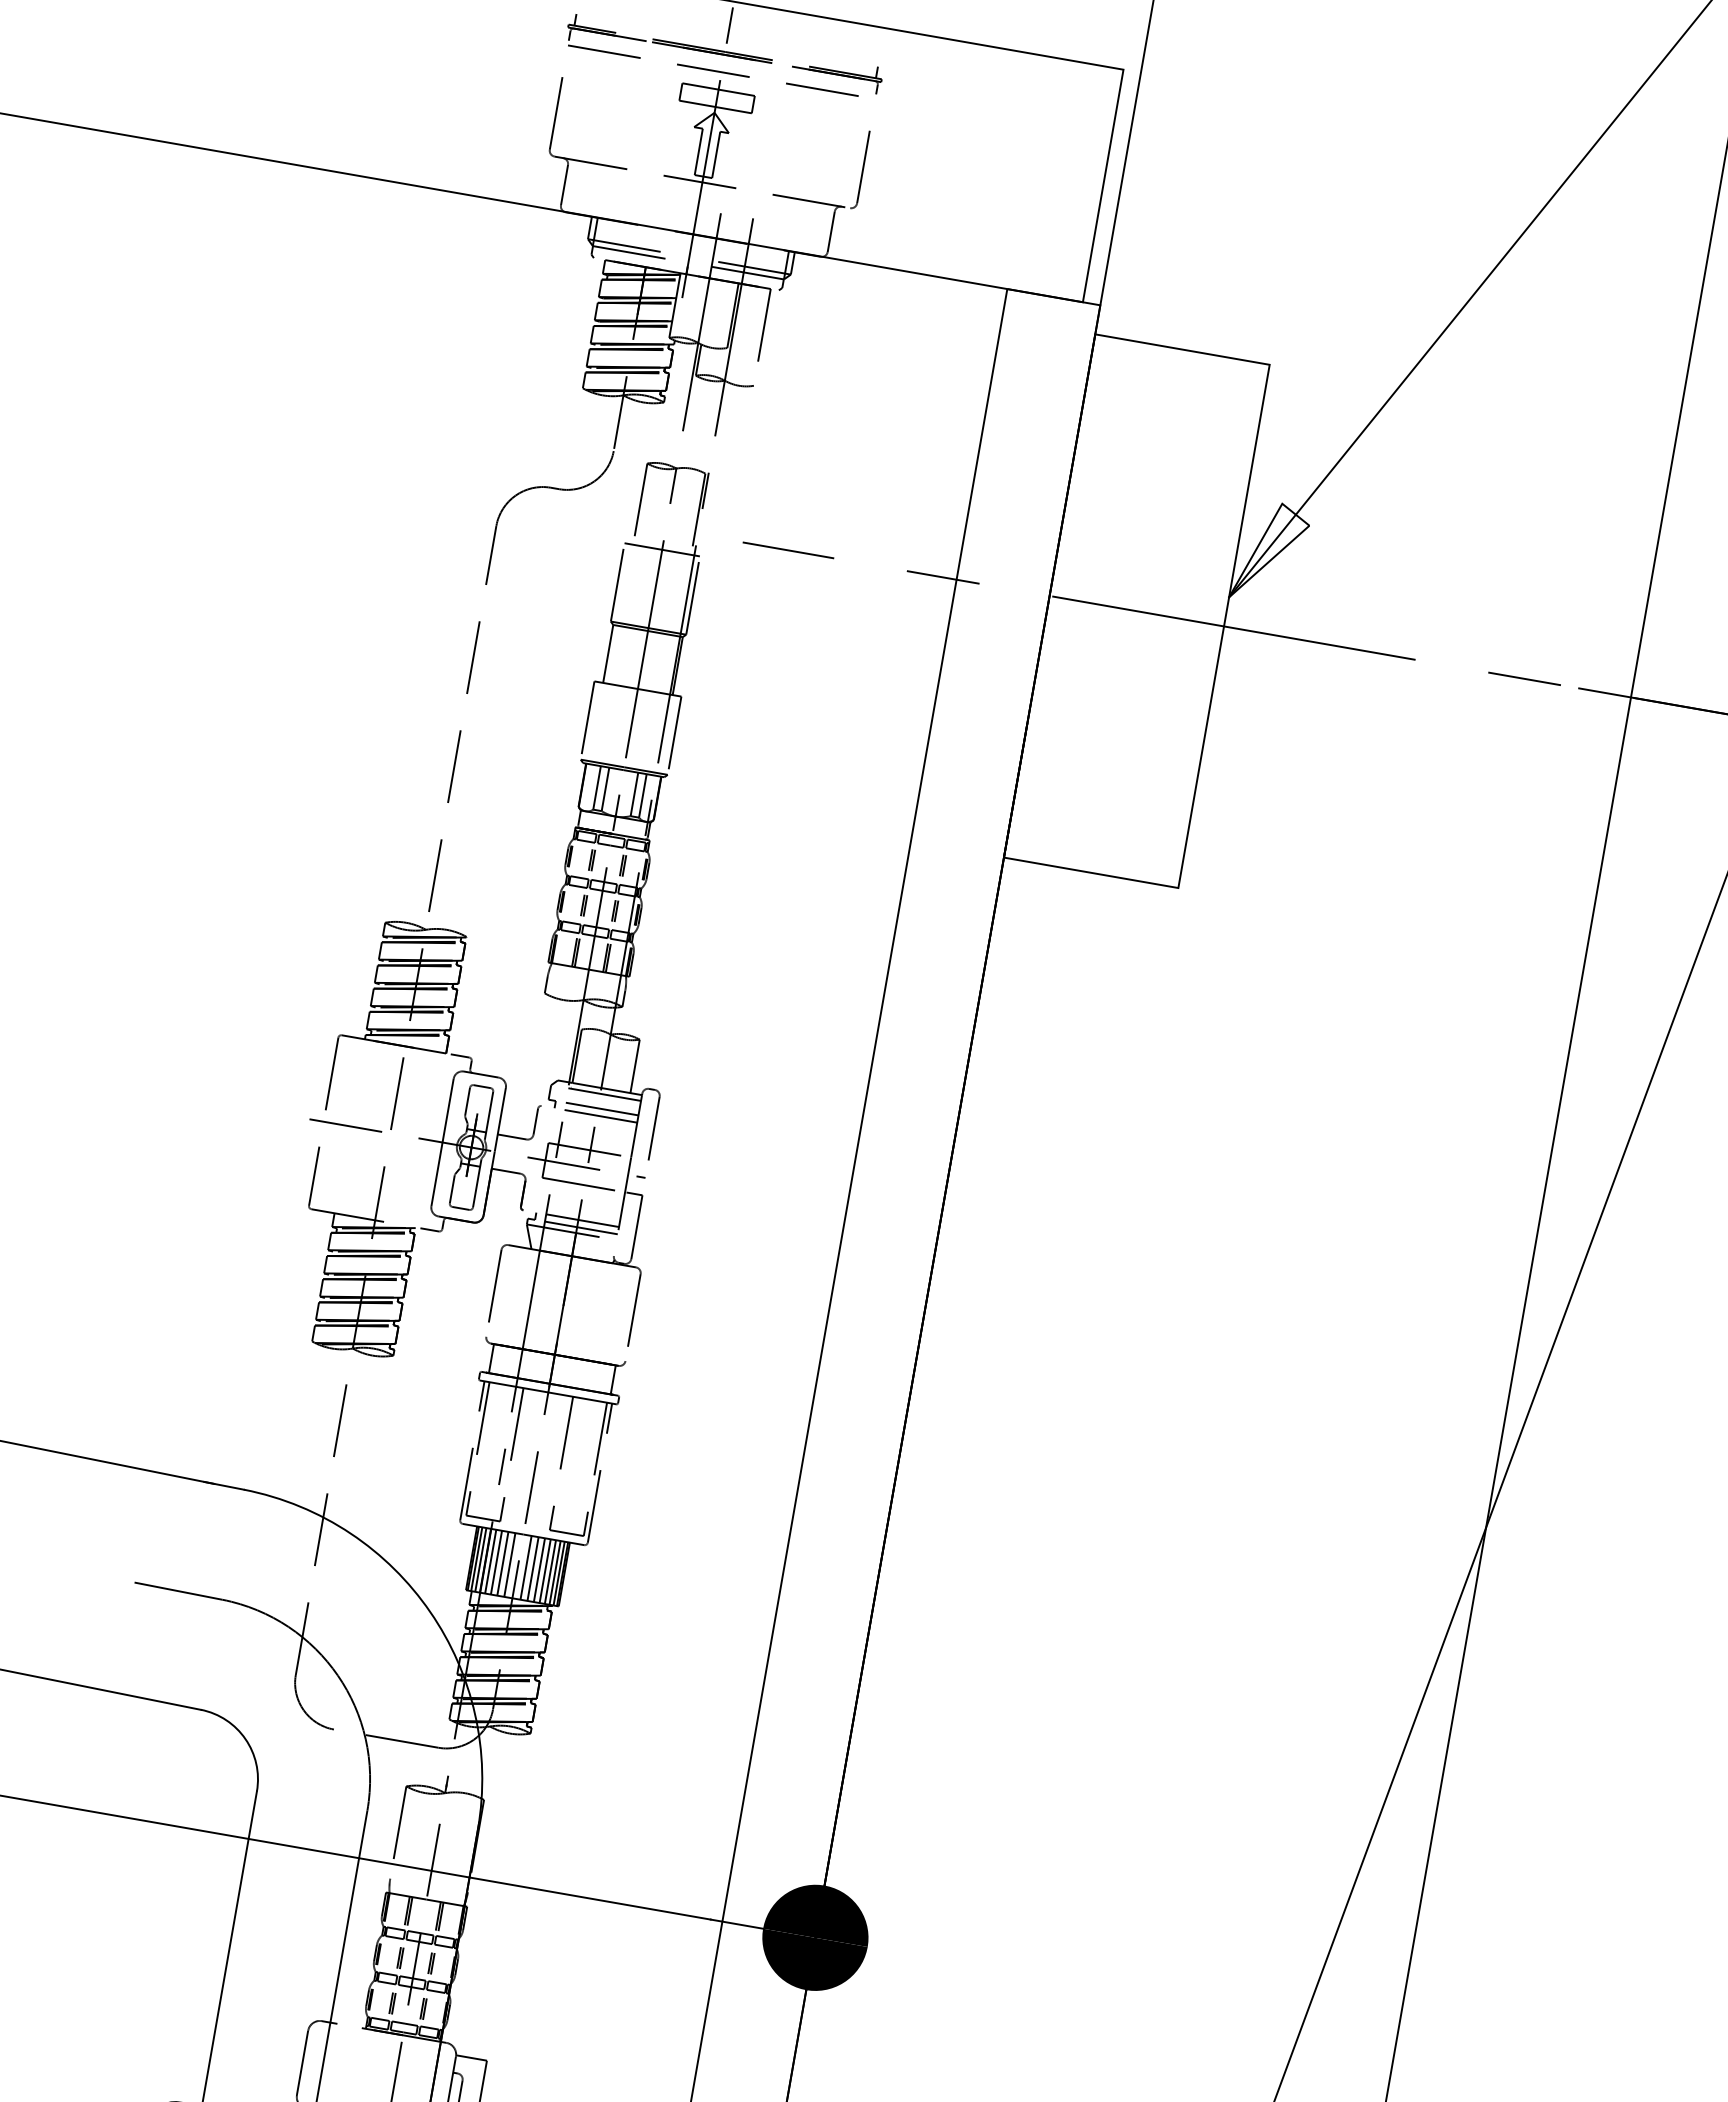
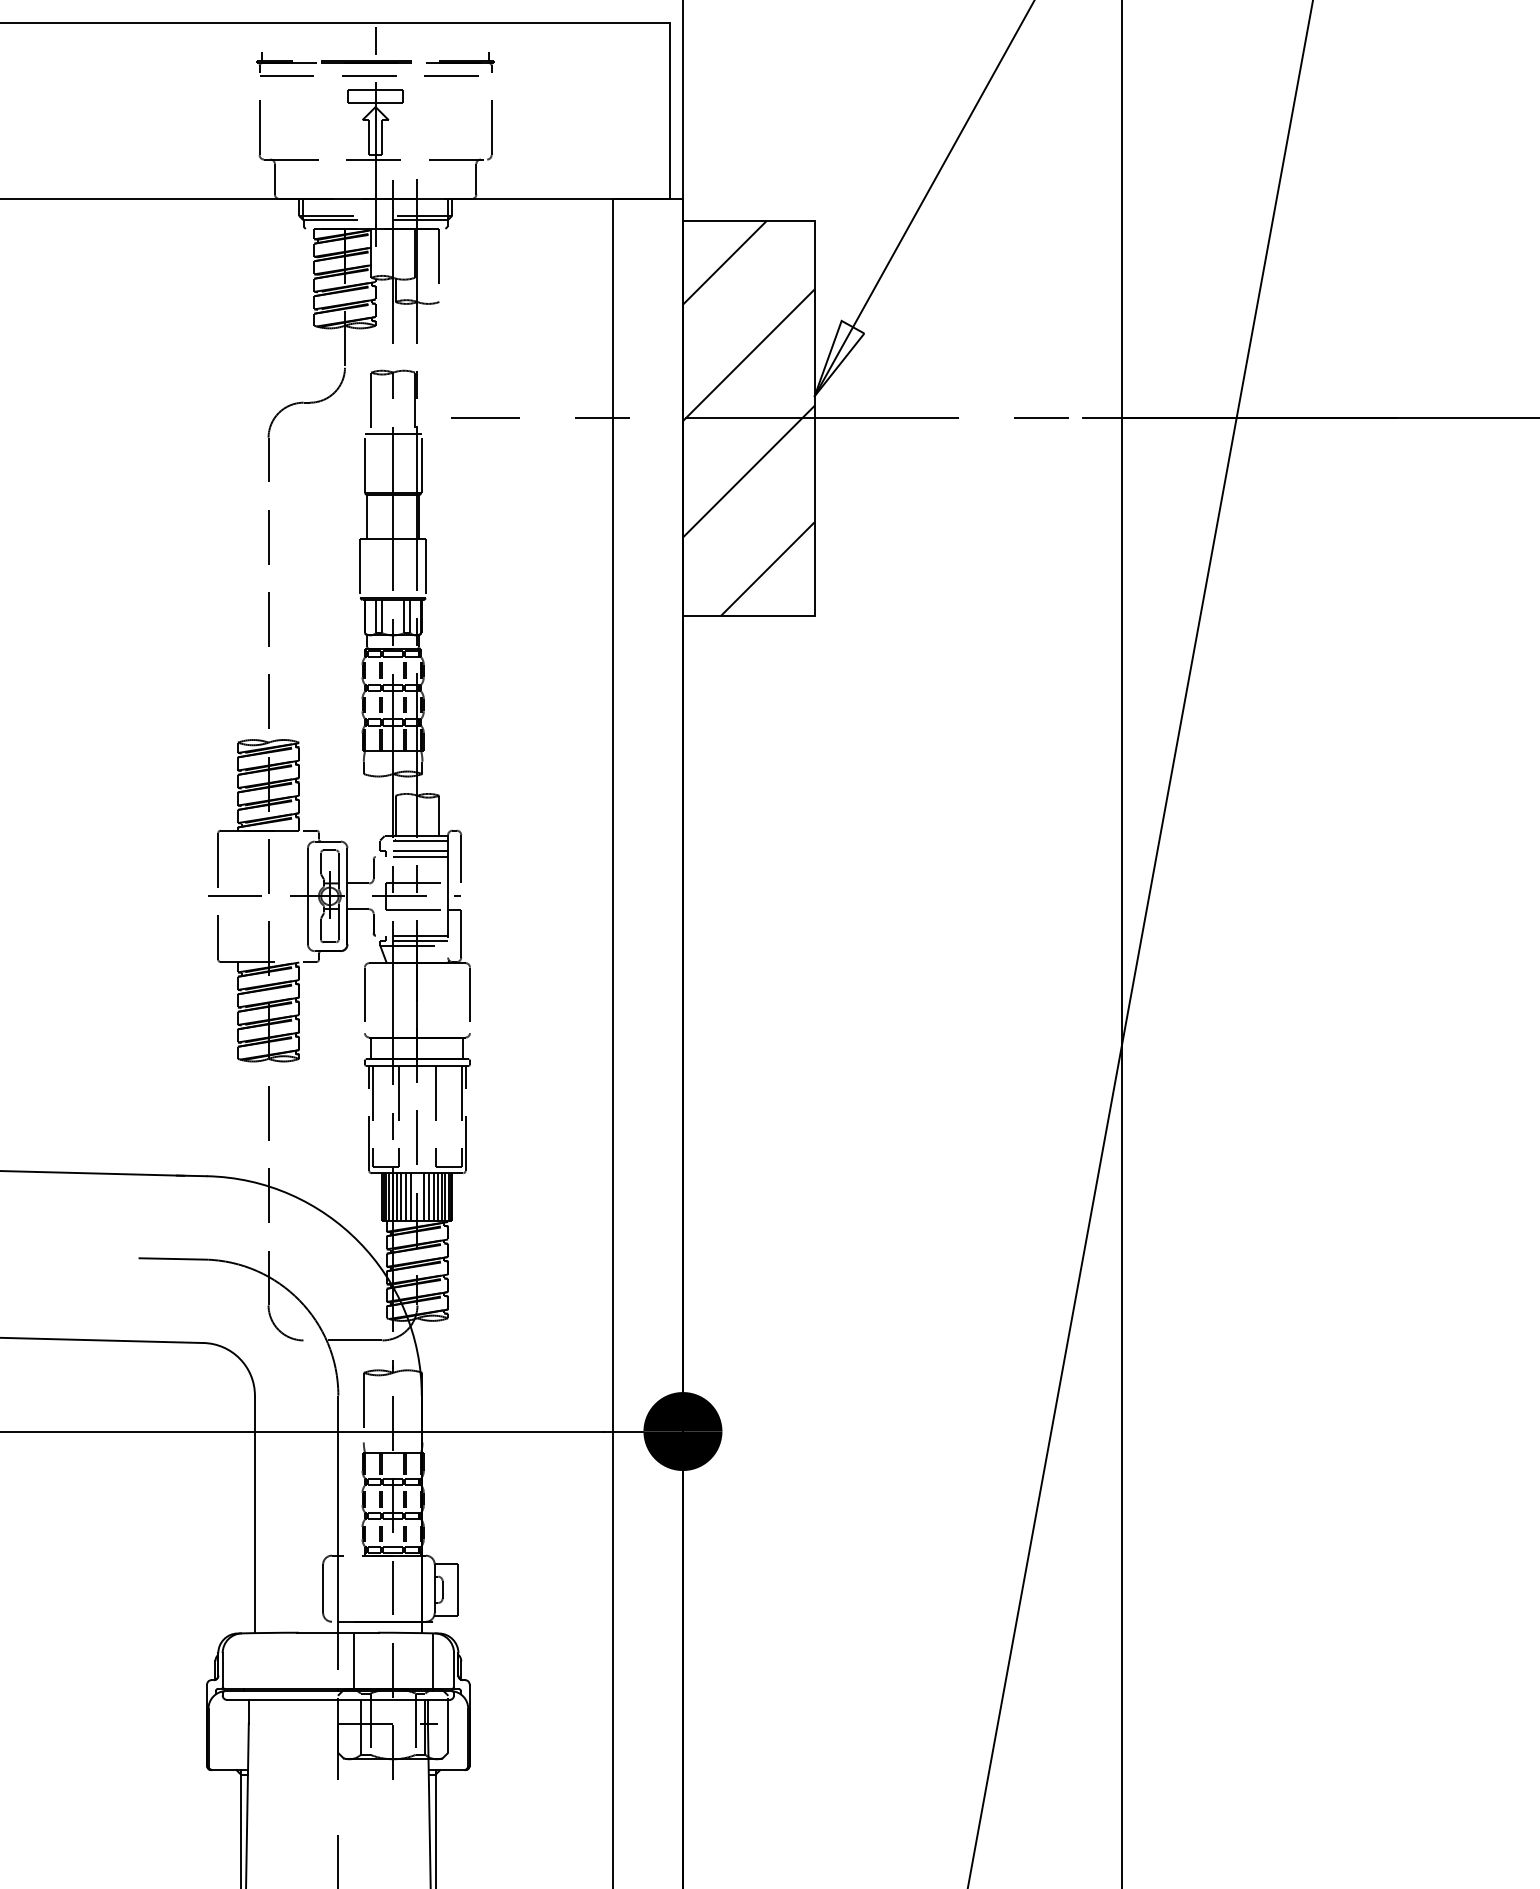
hatch: (1136, 610) -> (748, 417), added

